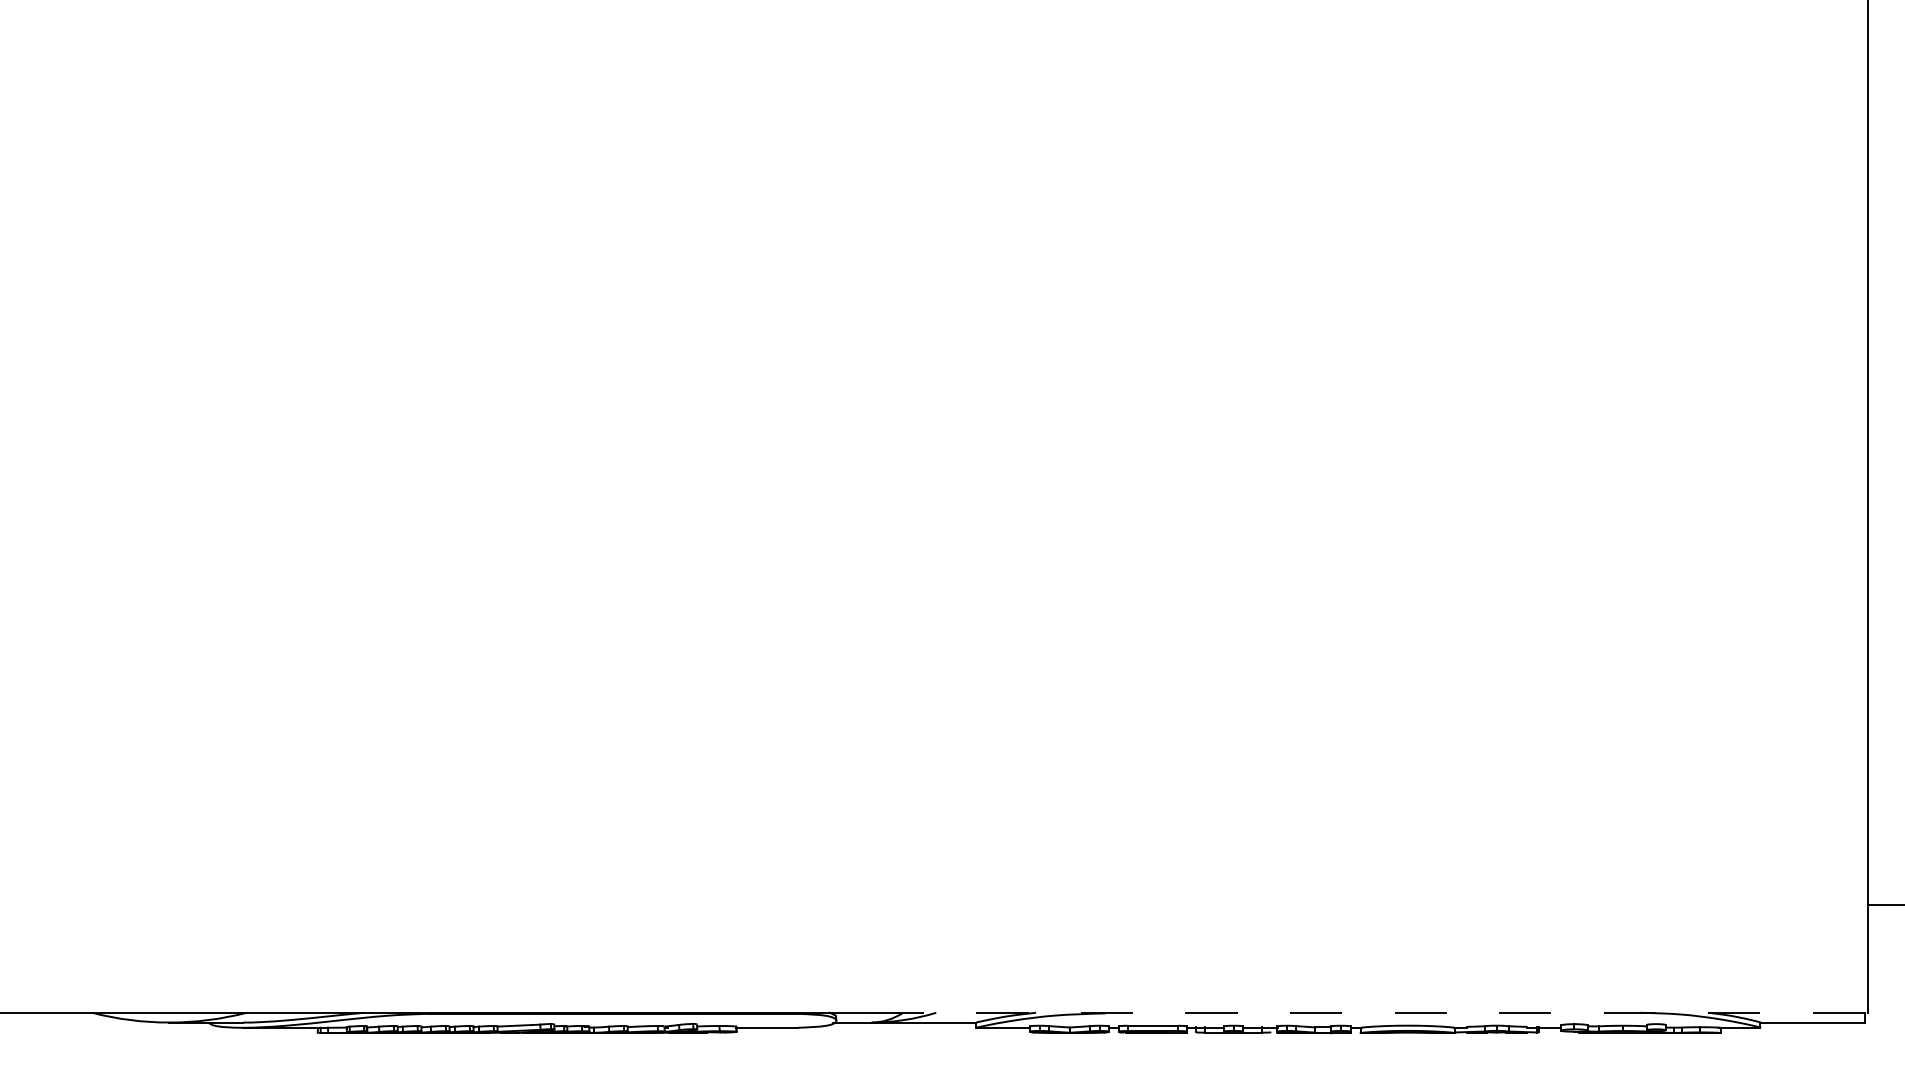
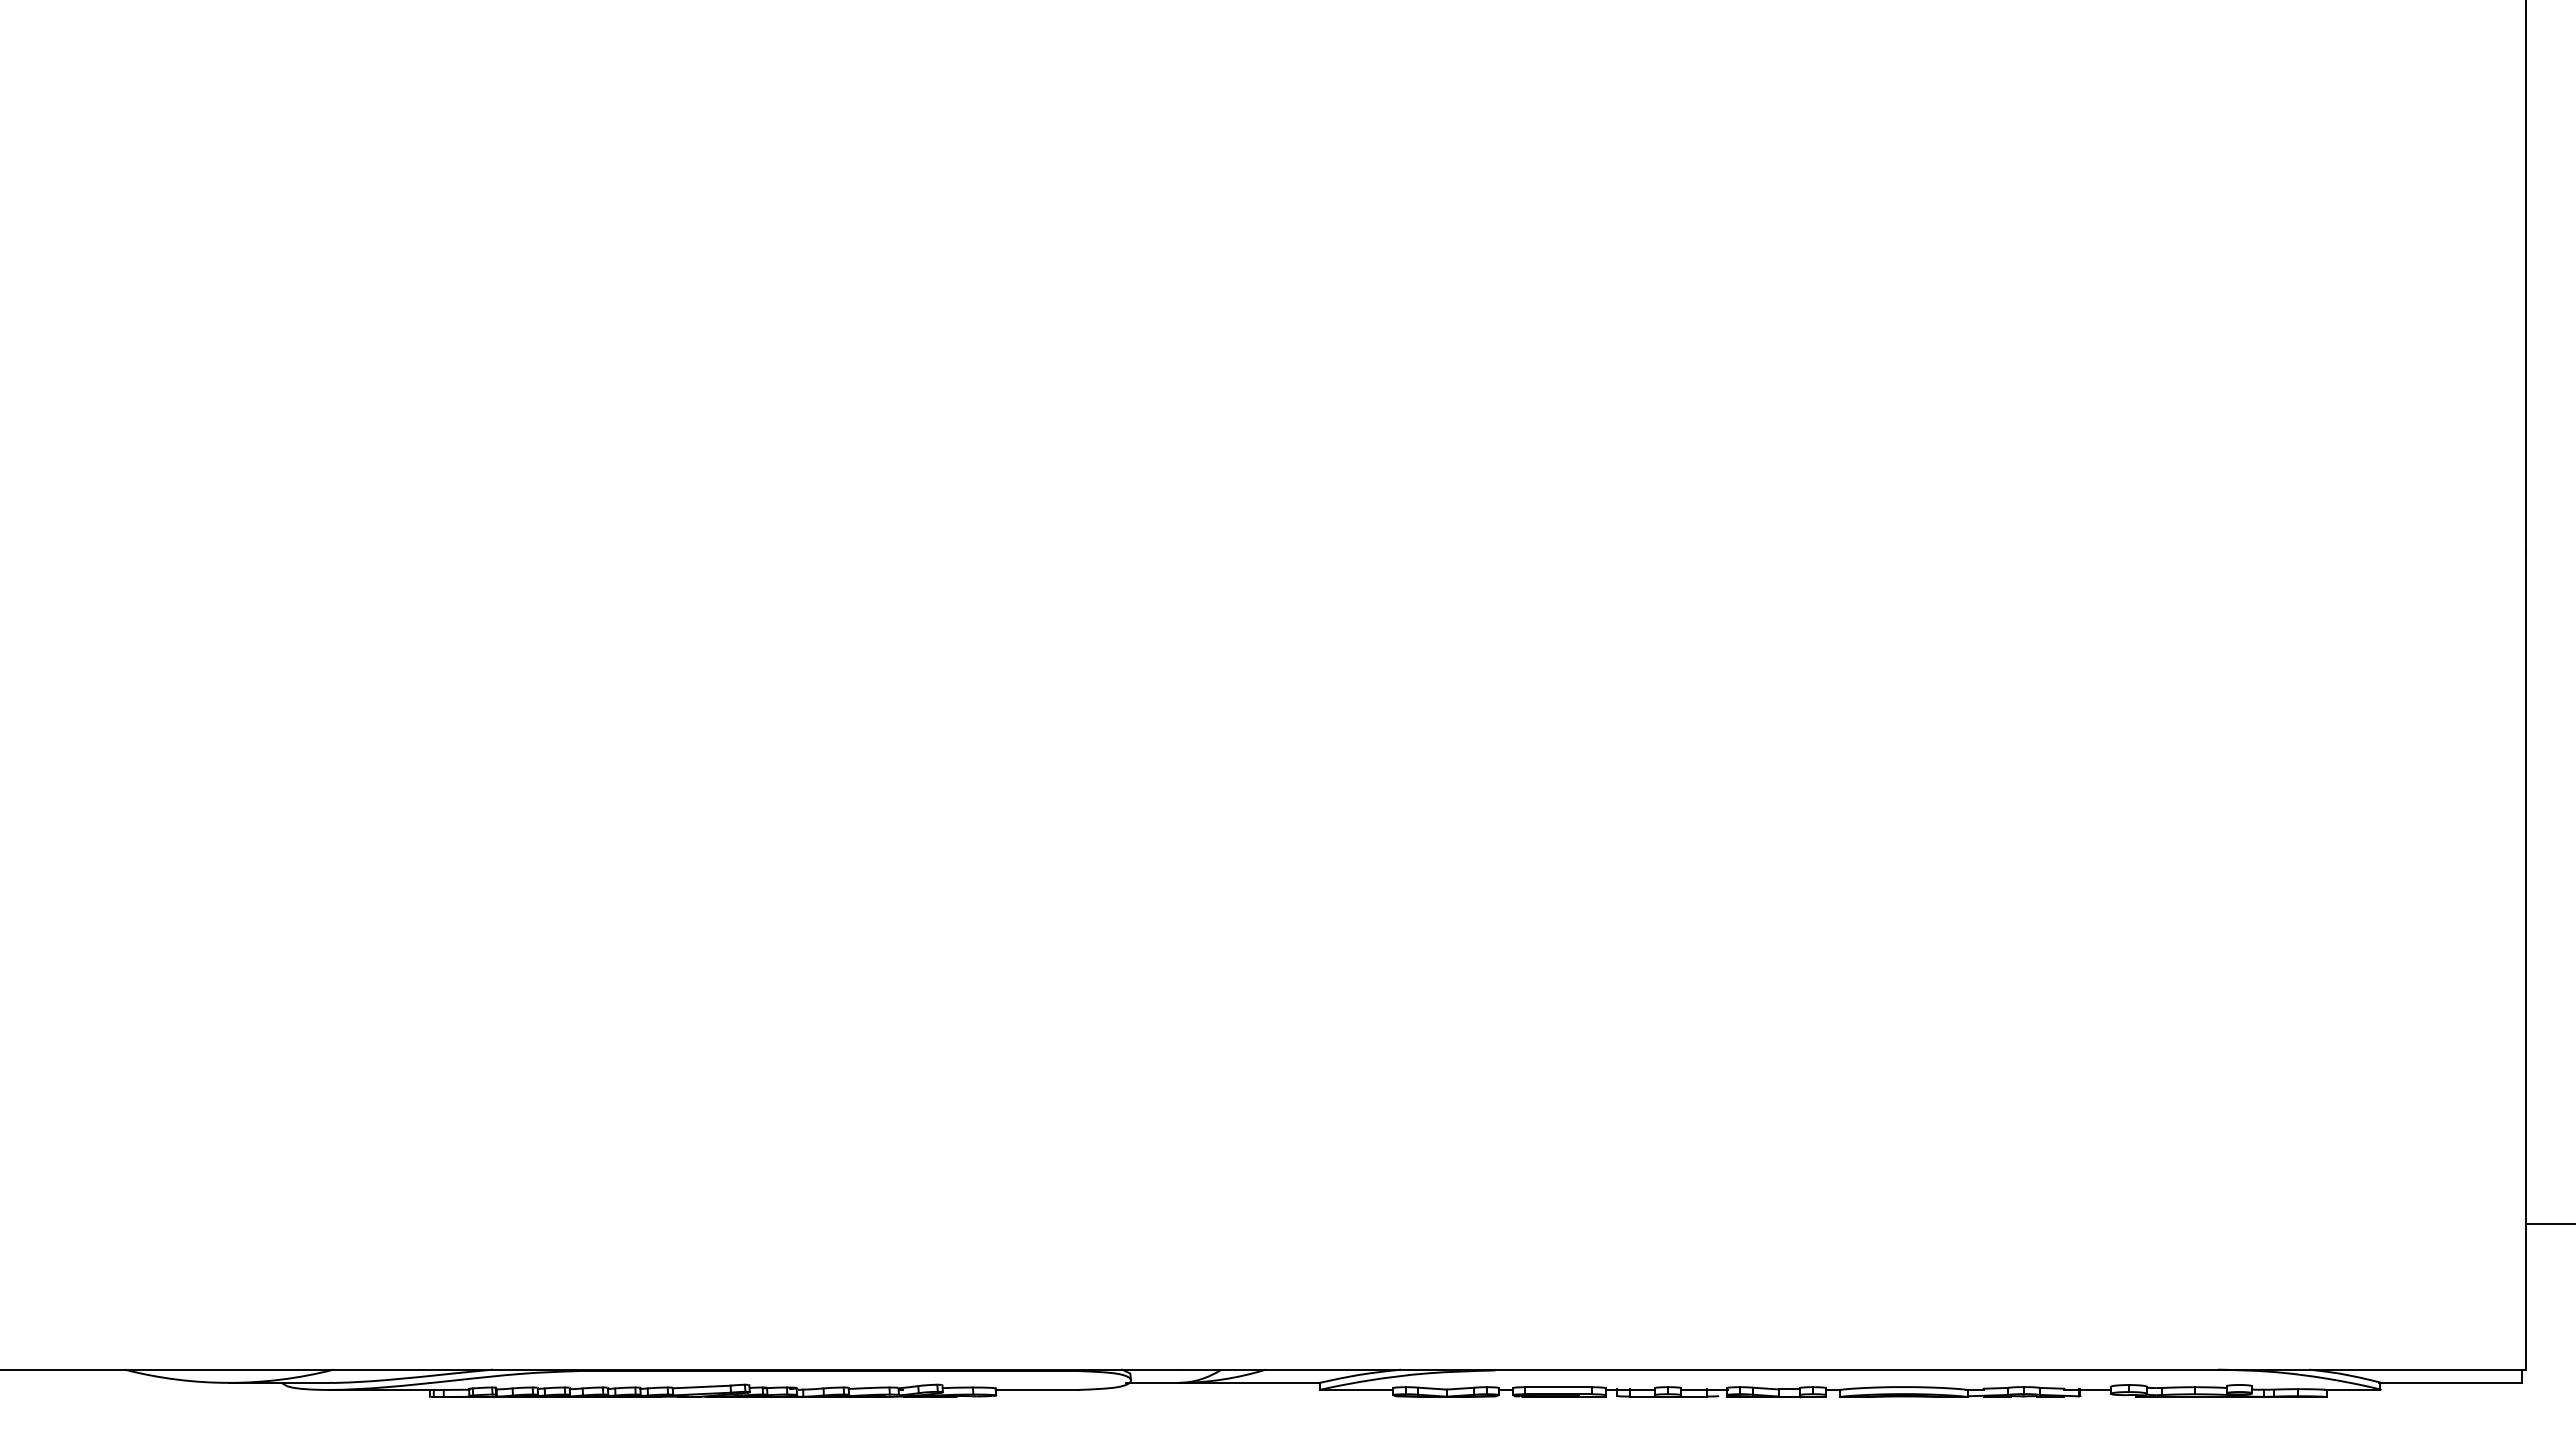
line: (1370, 1012) -> (1852, 1369), dashed -> solid

